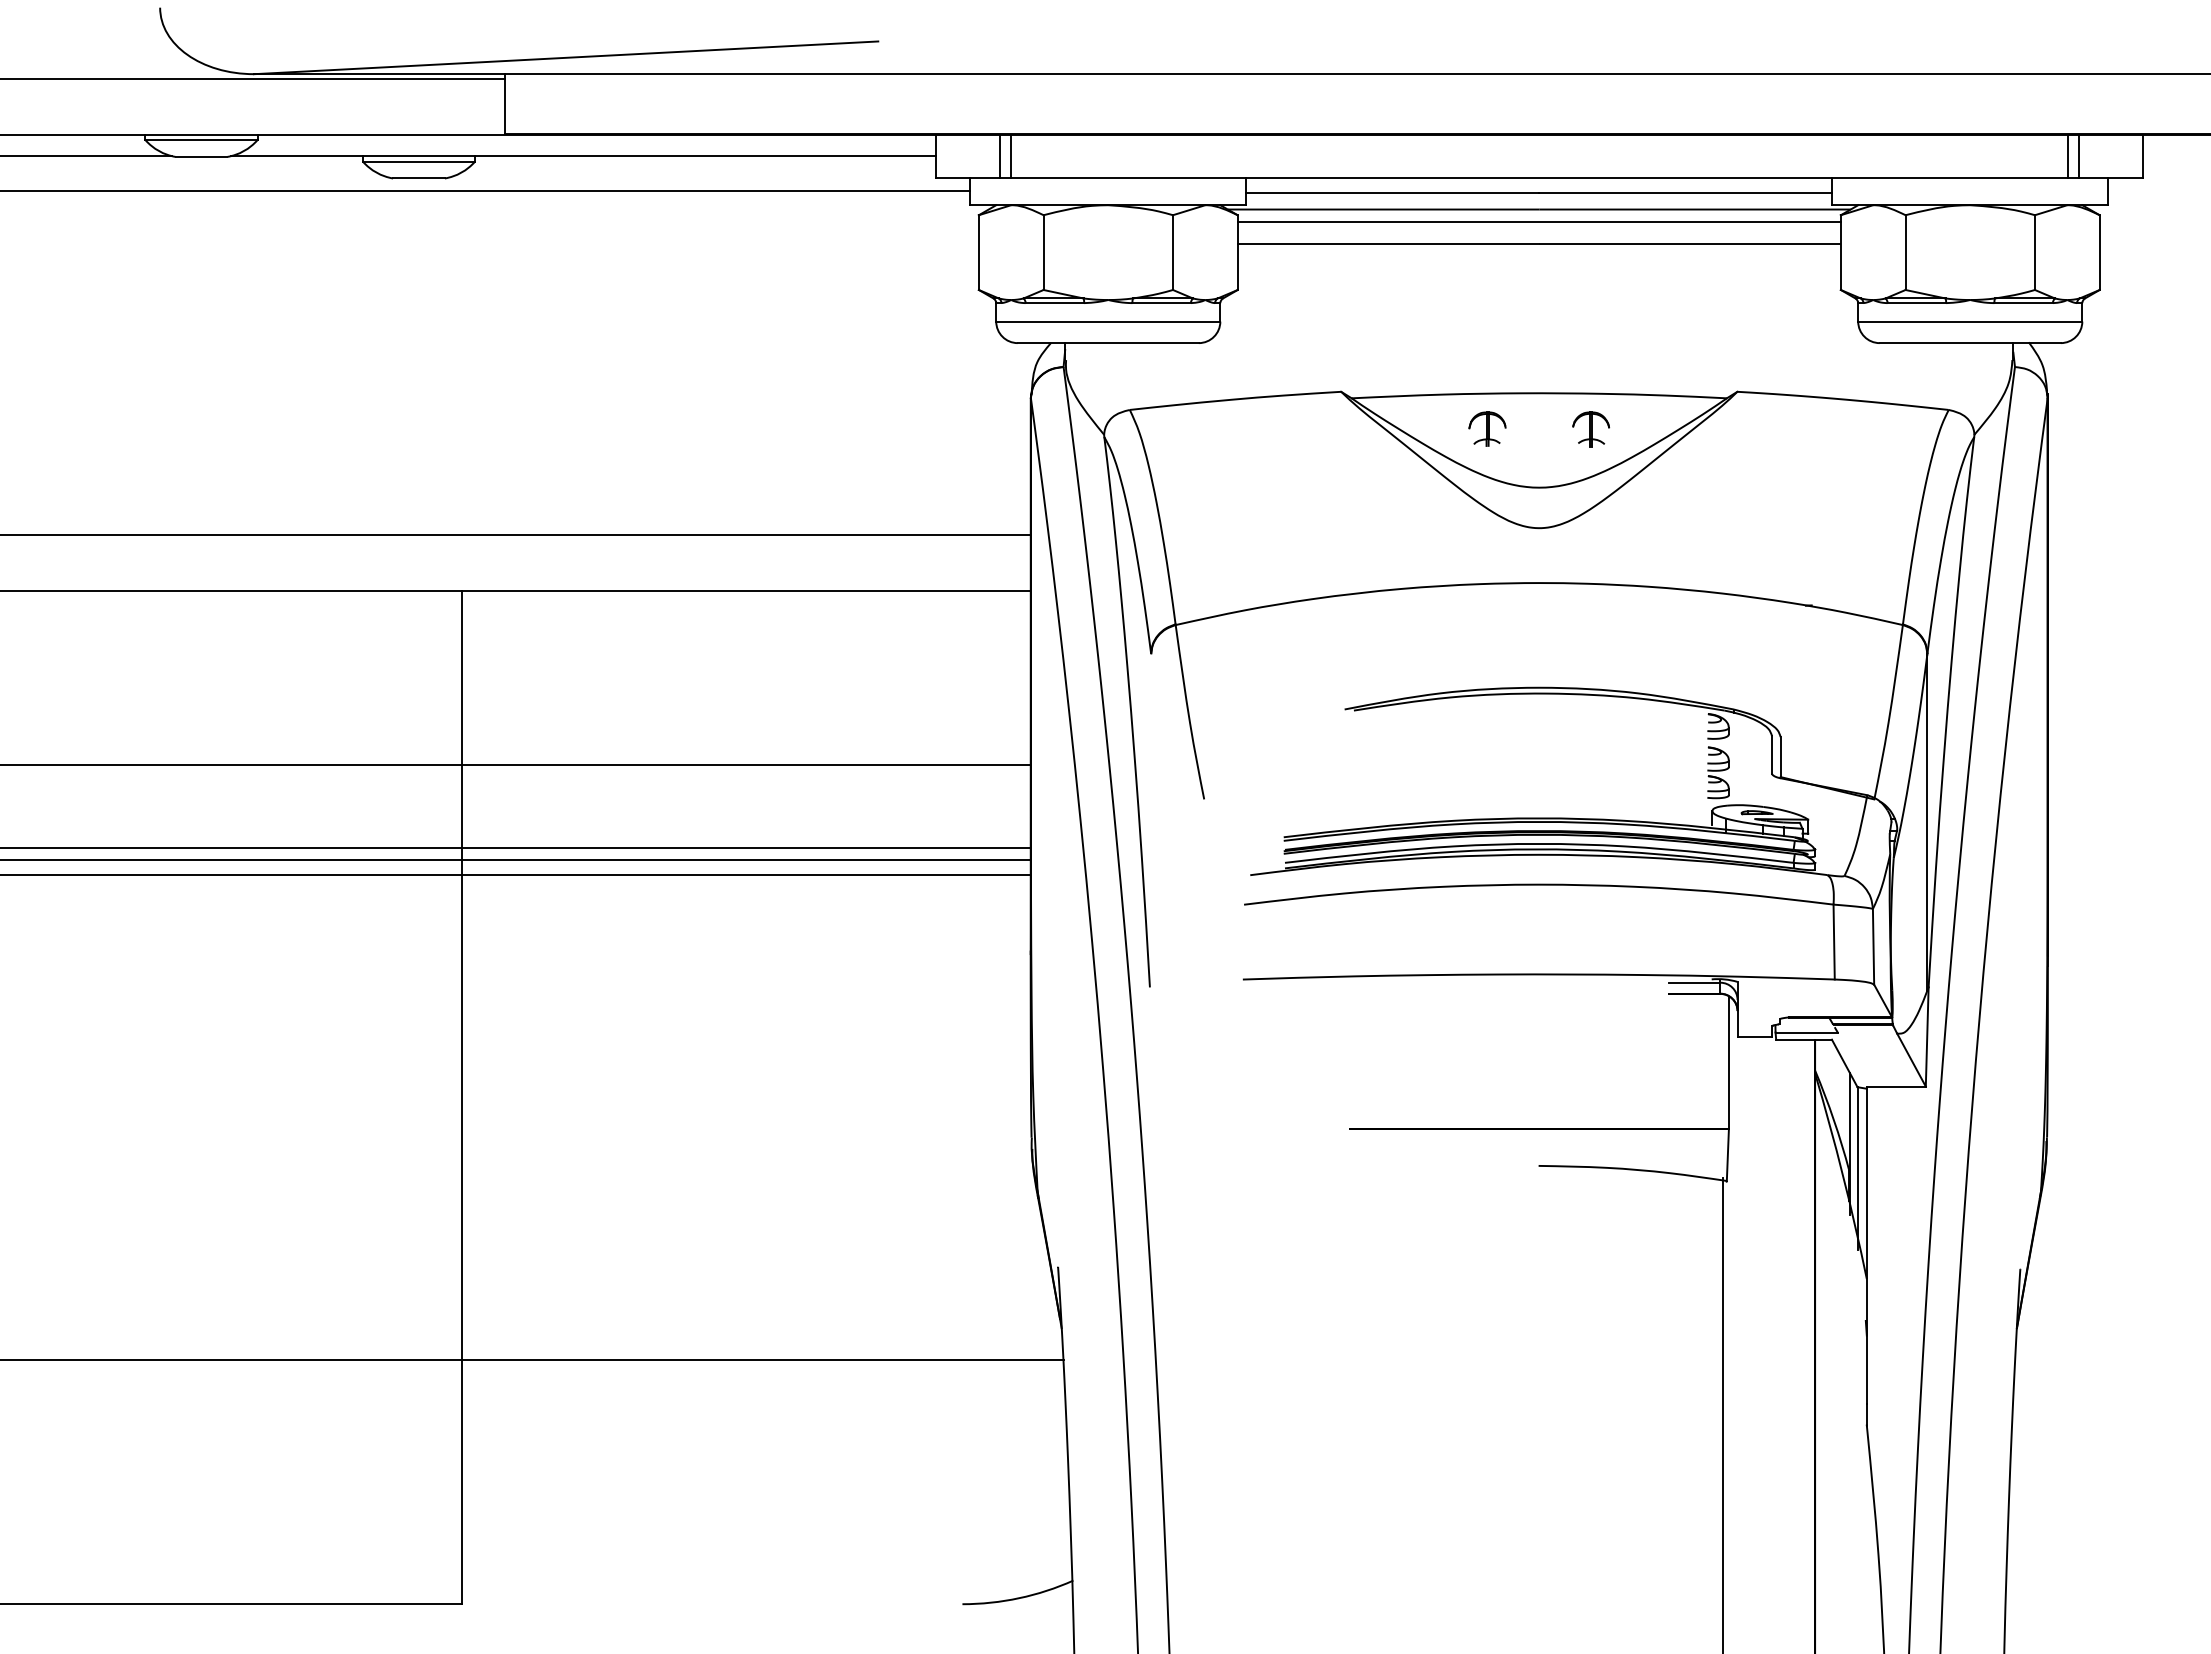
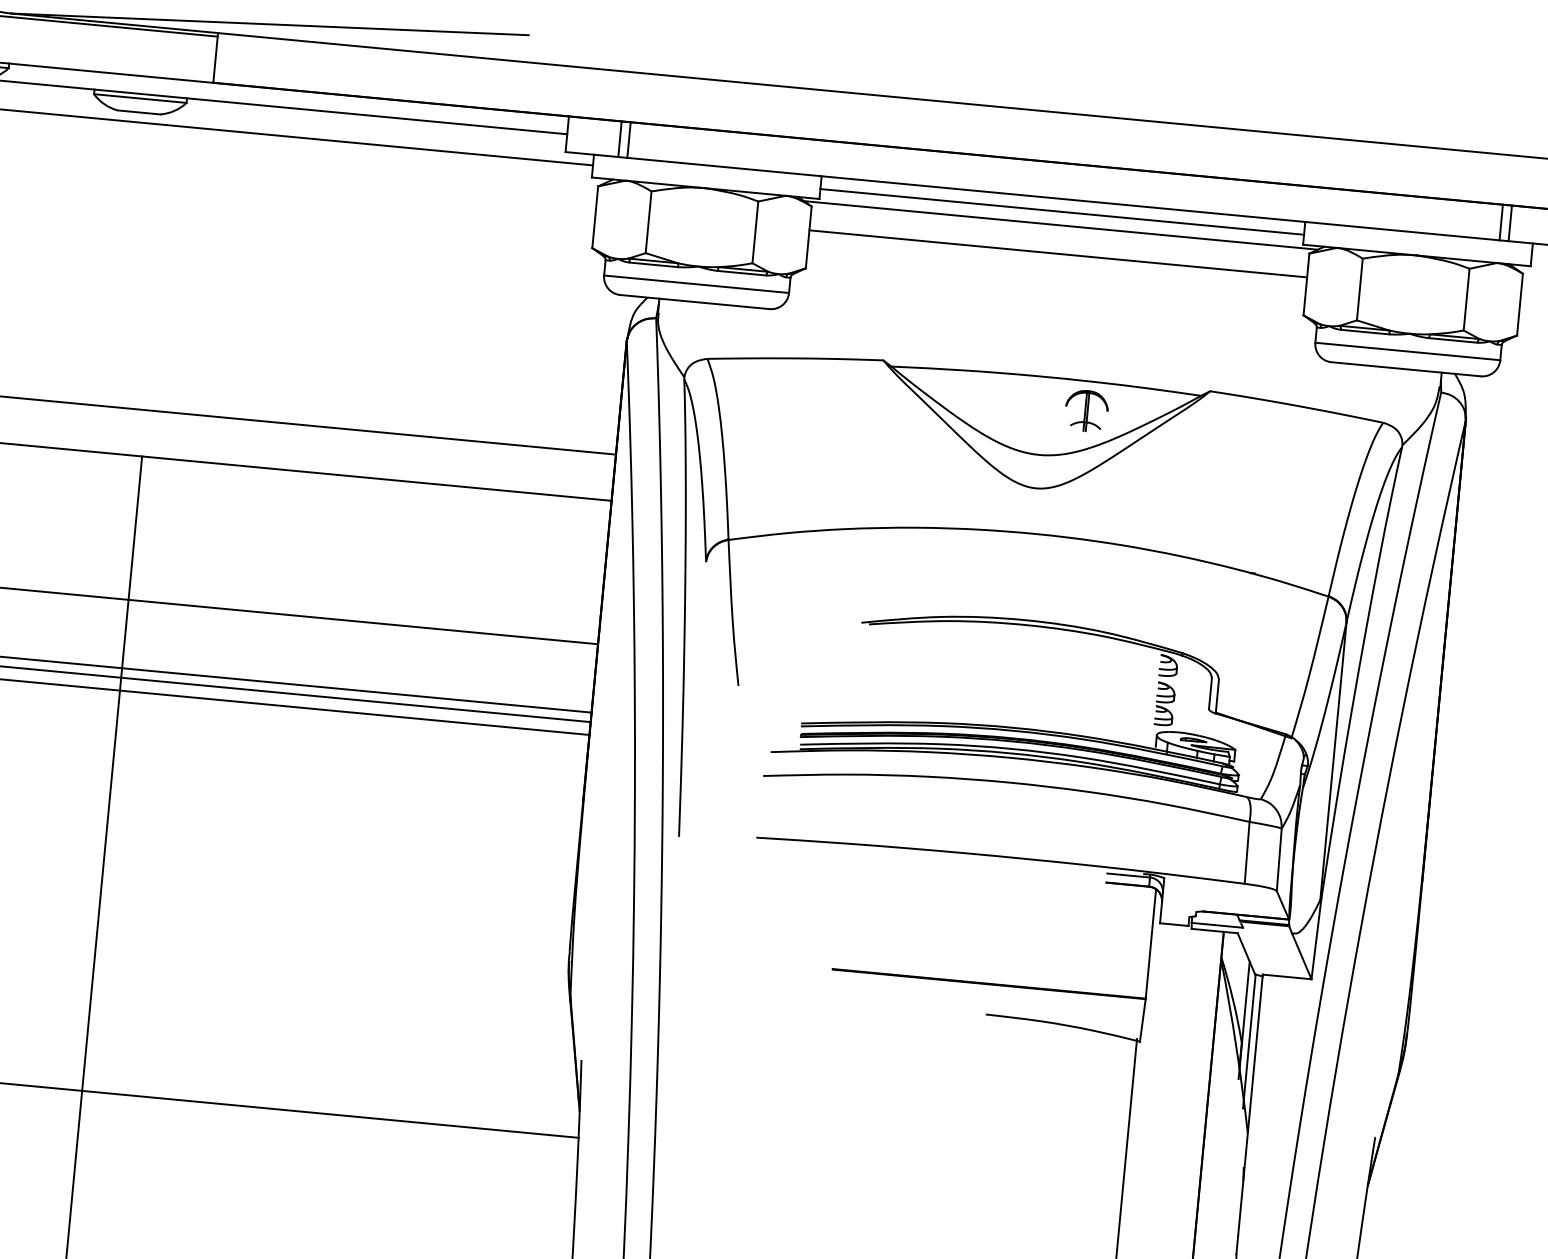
line: (1538, 222) -> (1059, 236), removed
part: (1487, 428) -> (1001, 402), removed
part: (1590, 429) -> (1086, 410), size x1.4

